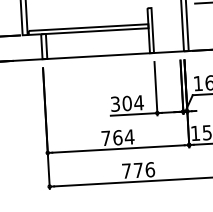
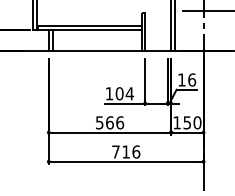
text: (115, 103) -> (109, 93), 304 -> 104
text: (118, 137) -> (110, 122), 764 -> 566
text: (137, 169) -> (125, 151), 776 -> 716

